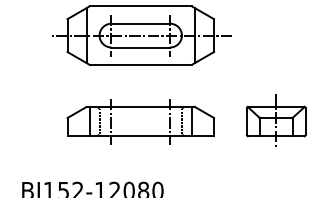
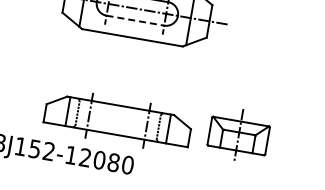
line: (141, 47) -> (136, 20), solid -> dashed
part: (275, 120) -> (238, 134), moved
part: (140, 121) -> (117, 120), moved

